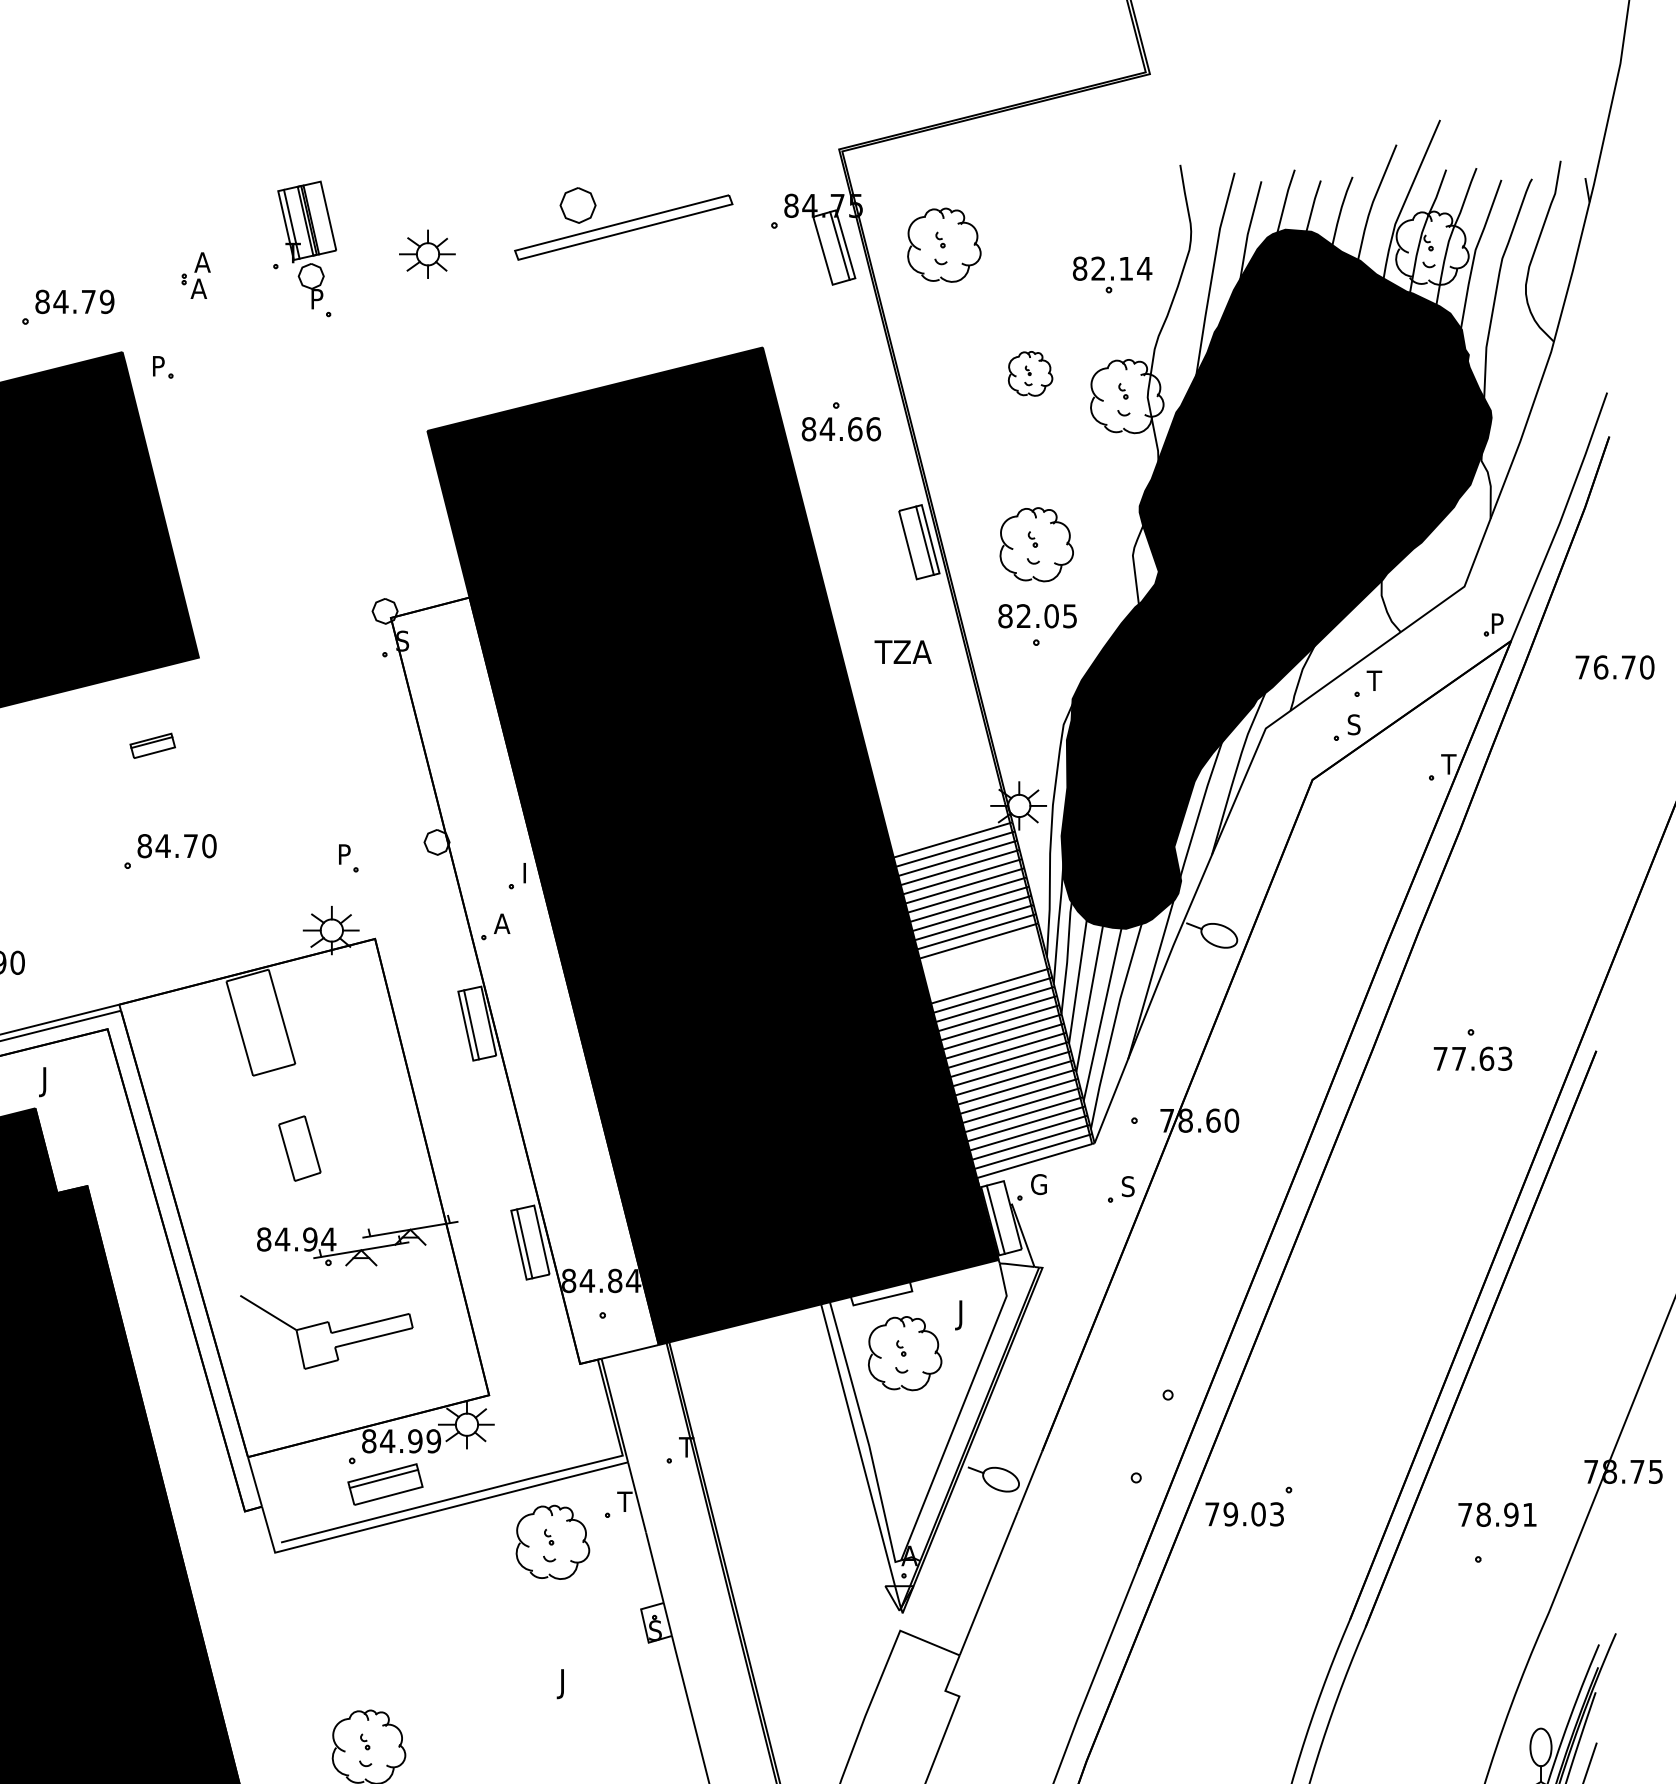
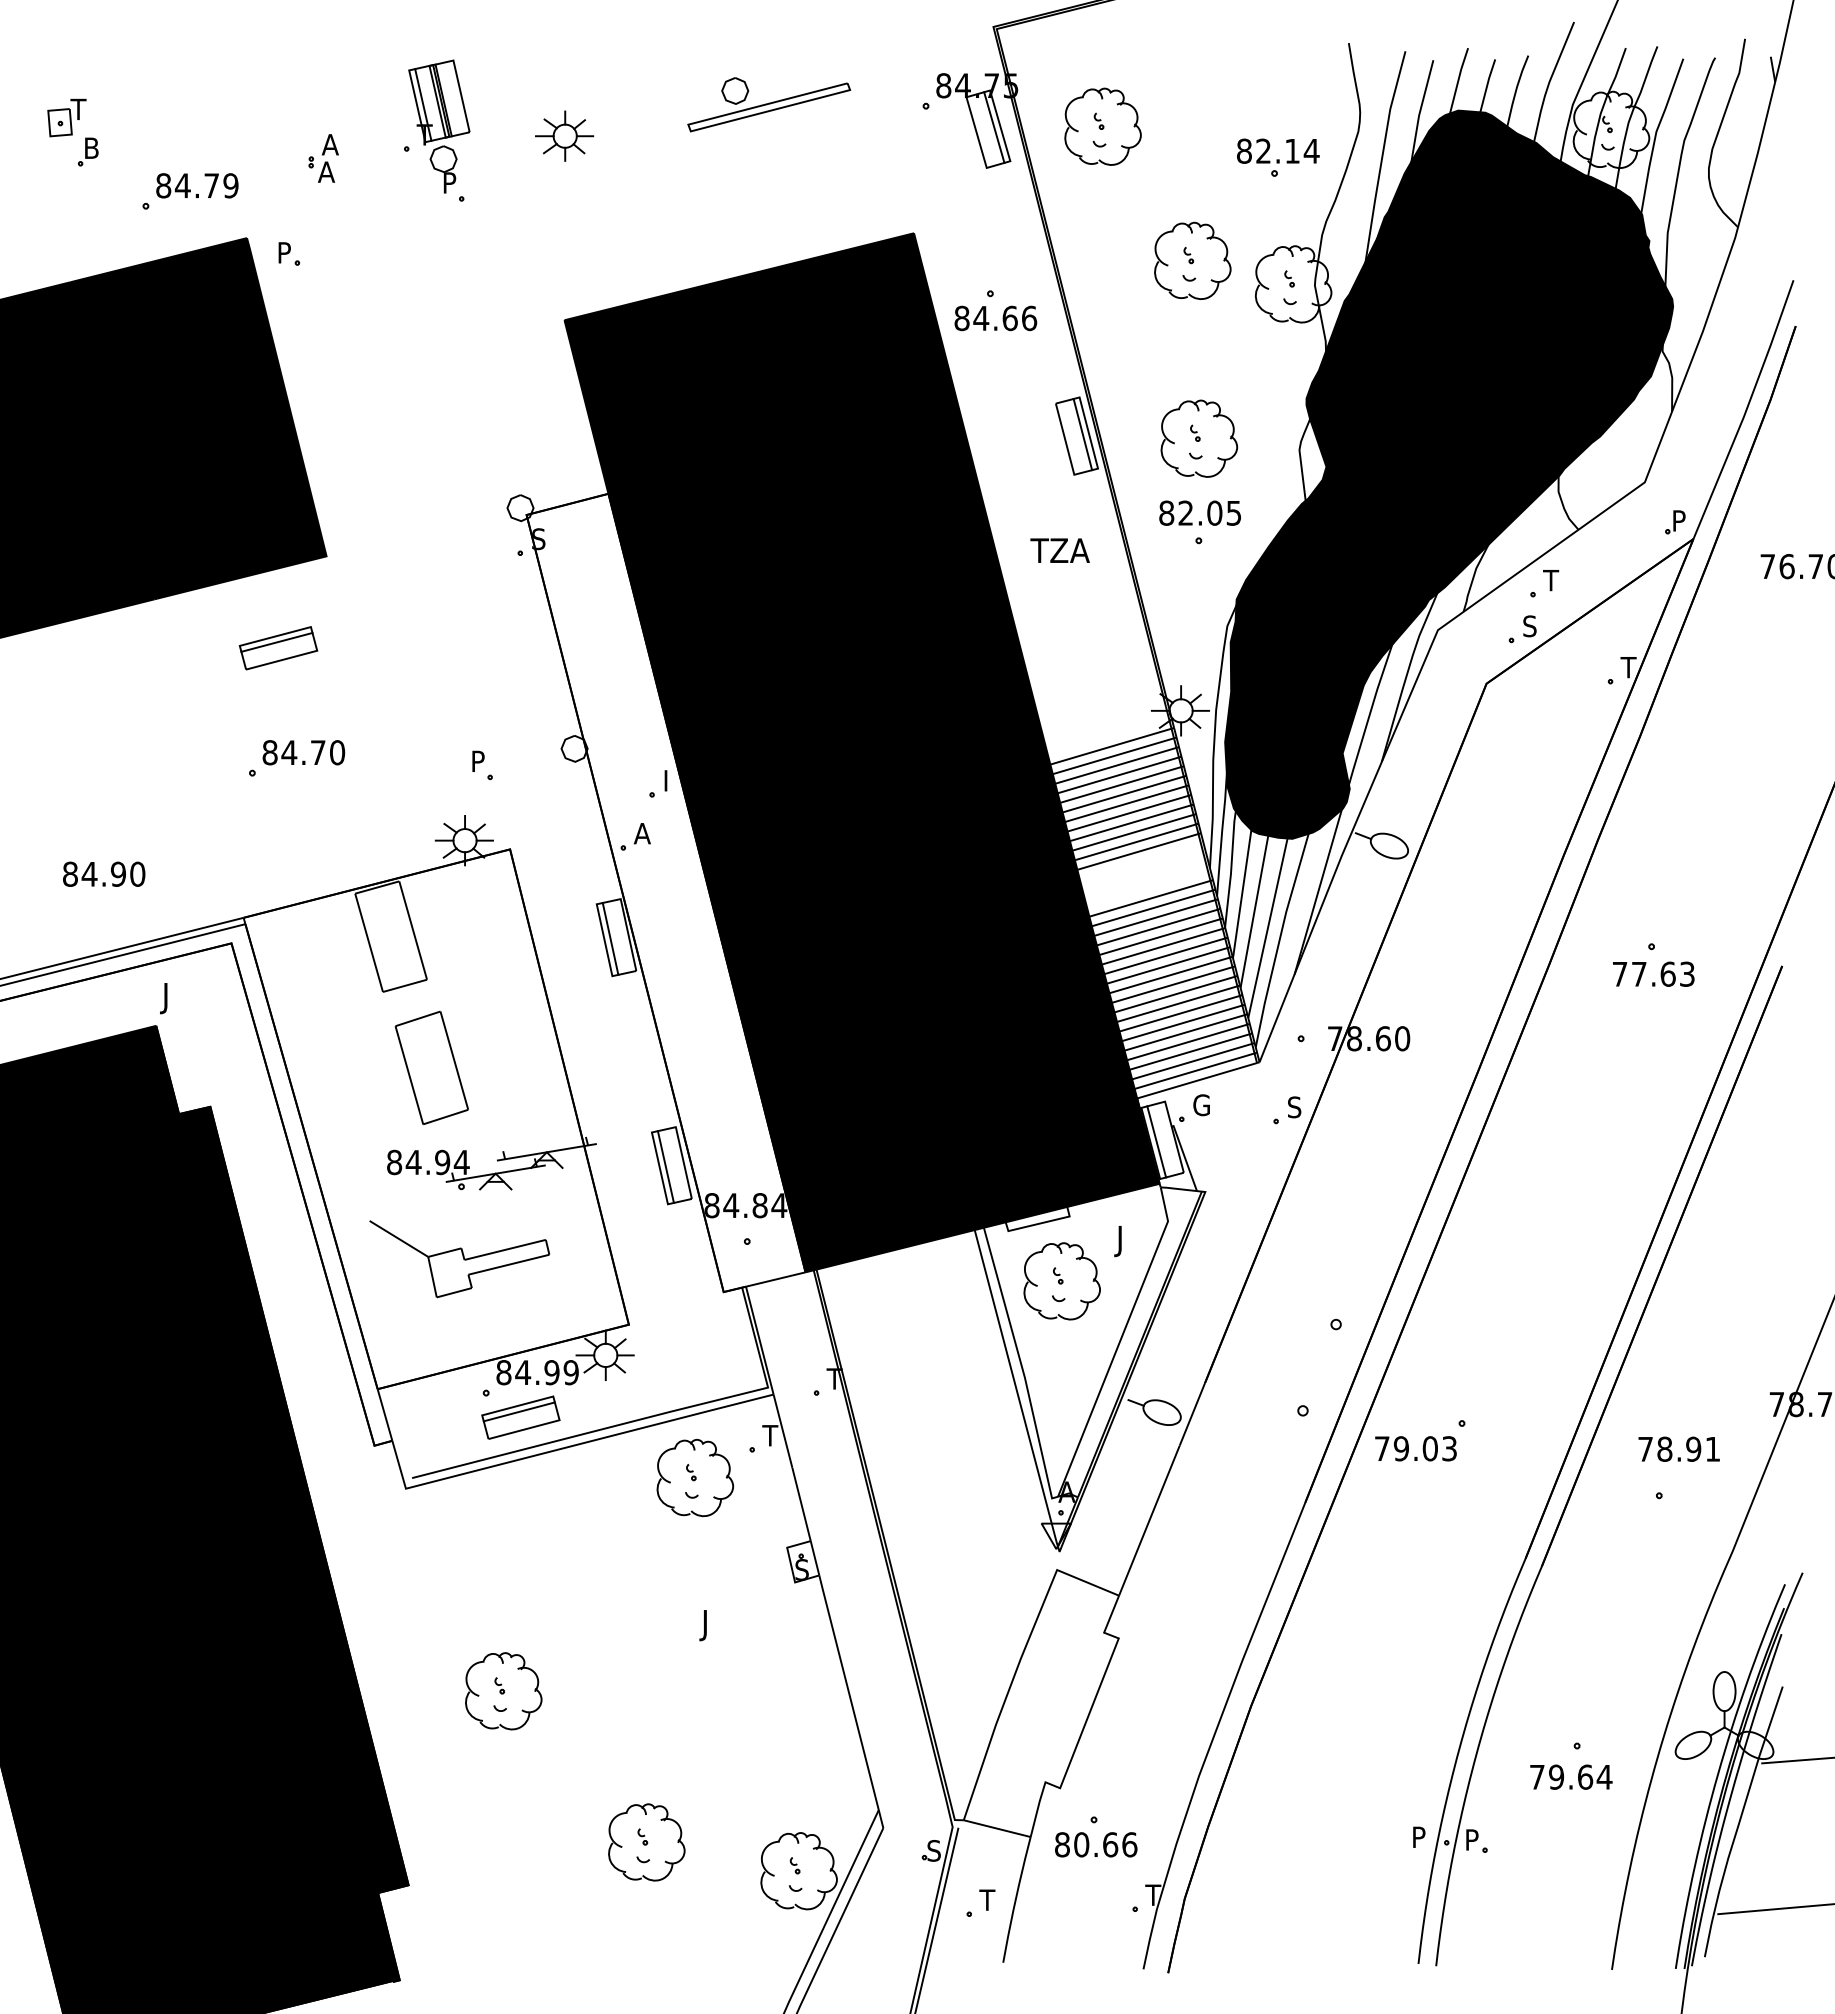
part: (624, 223) -> (769, 104), size x0.71
part: (1030, 373) -> (1192, 260), size x1.67
part: (152, 746) -> (278, 648), size x1.67
part: (299, 1148) -> (431, 1067), size x1.67

